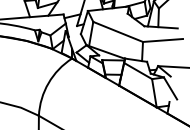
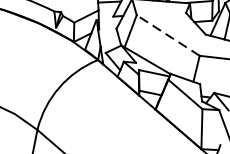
line: (118, 31) -> (168, 35), solid -> dashed

